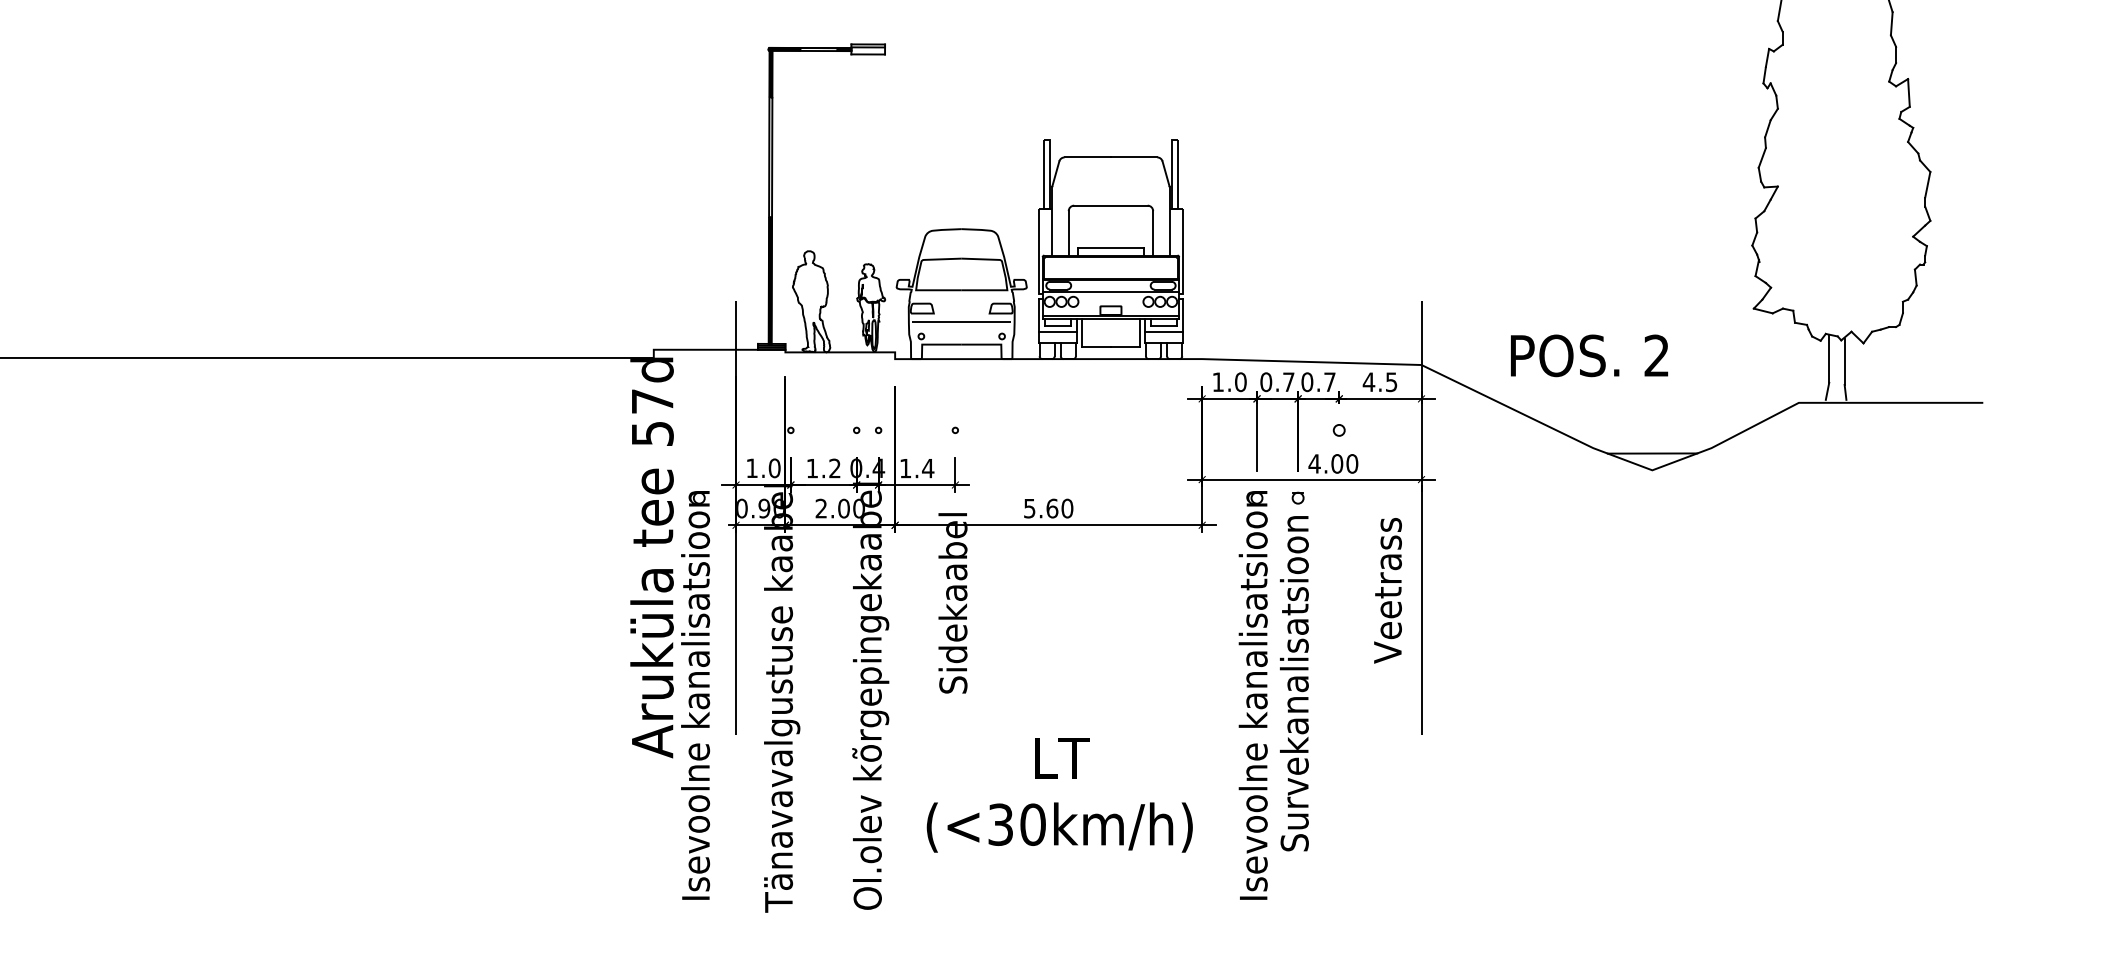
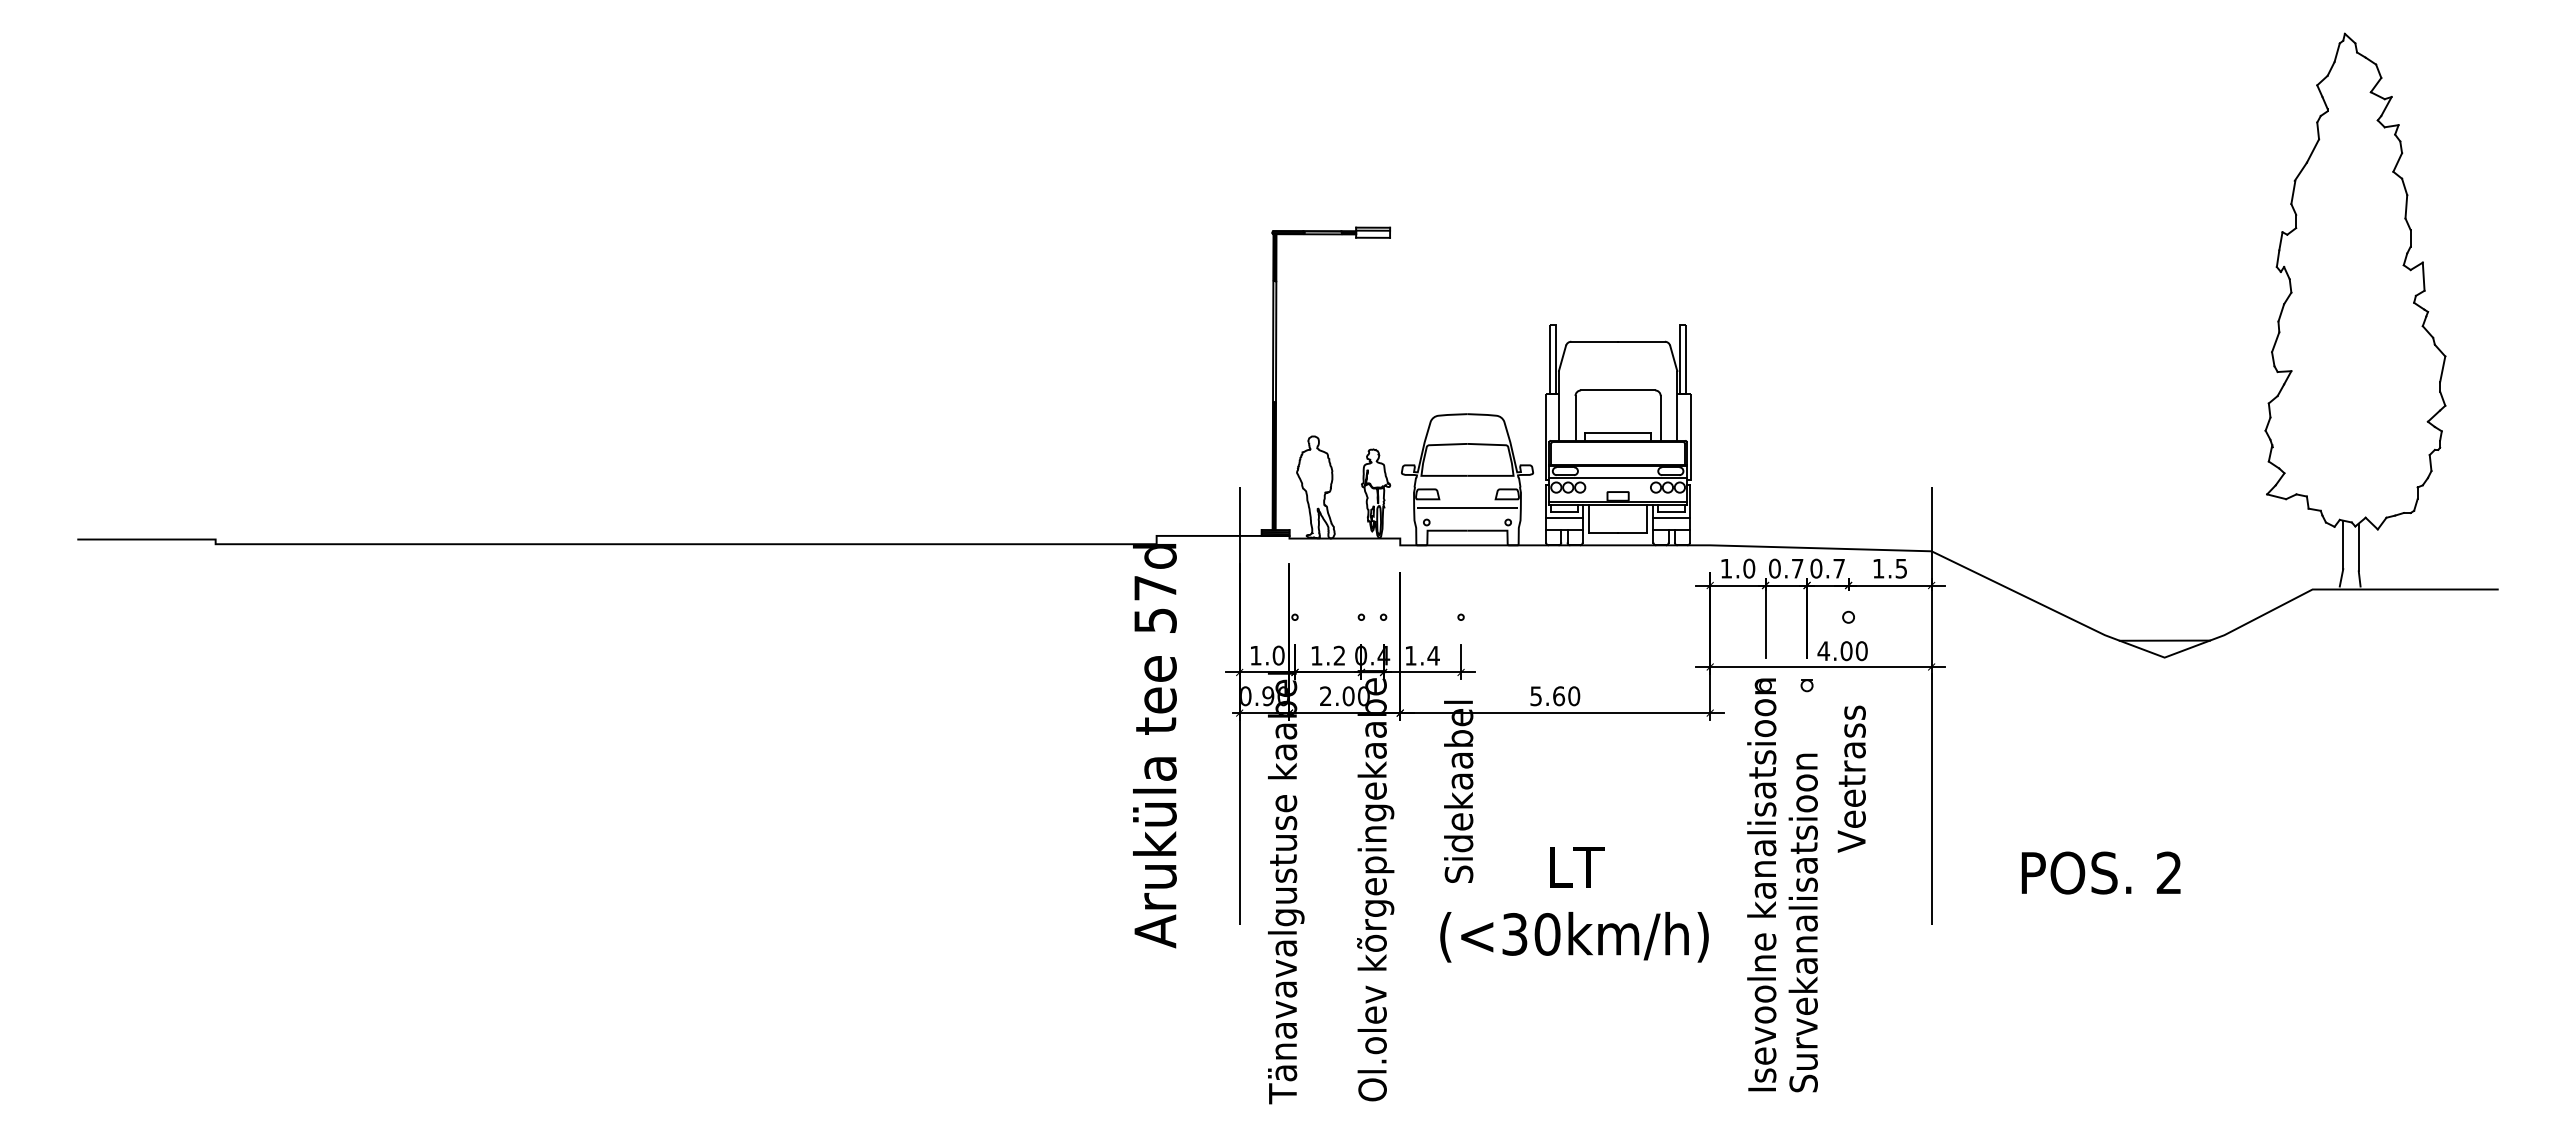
text: (1588, 355) -> (2100, 872), moved
text: (1368, 382) -> (1878, 568), 4.5 -> 1.5
text: (1387, 590) -> (1851, 778), moved
text: (1293, 683) -> (1802, 922), moved
part: (695, 695) -> (1198, 884), removed
text: (1059, 795) -> (1574, 904), moved

